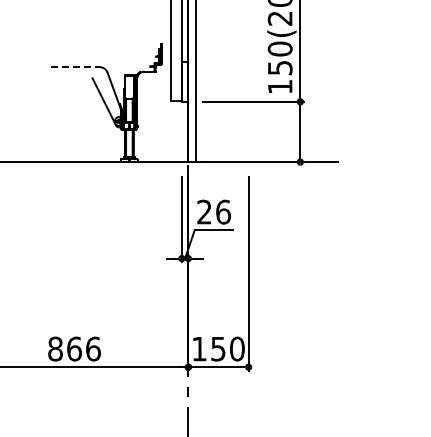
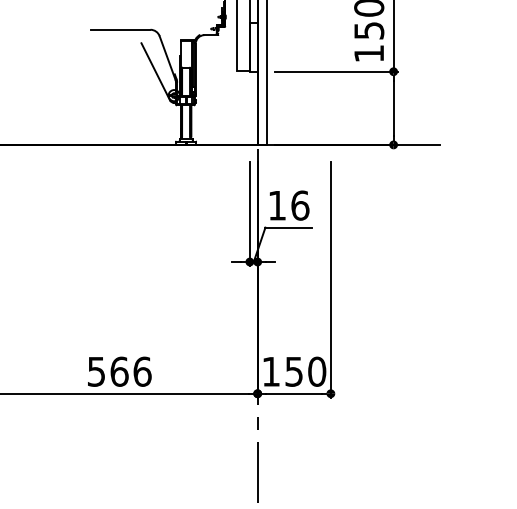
line: (76, 67) -> (122, 30), dashed -> solid
text: (204, 211) -> (277, 204), 26 -> 16
text: (55, 348) -> (96, 371), 866 -> 566

